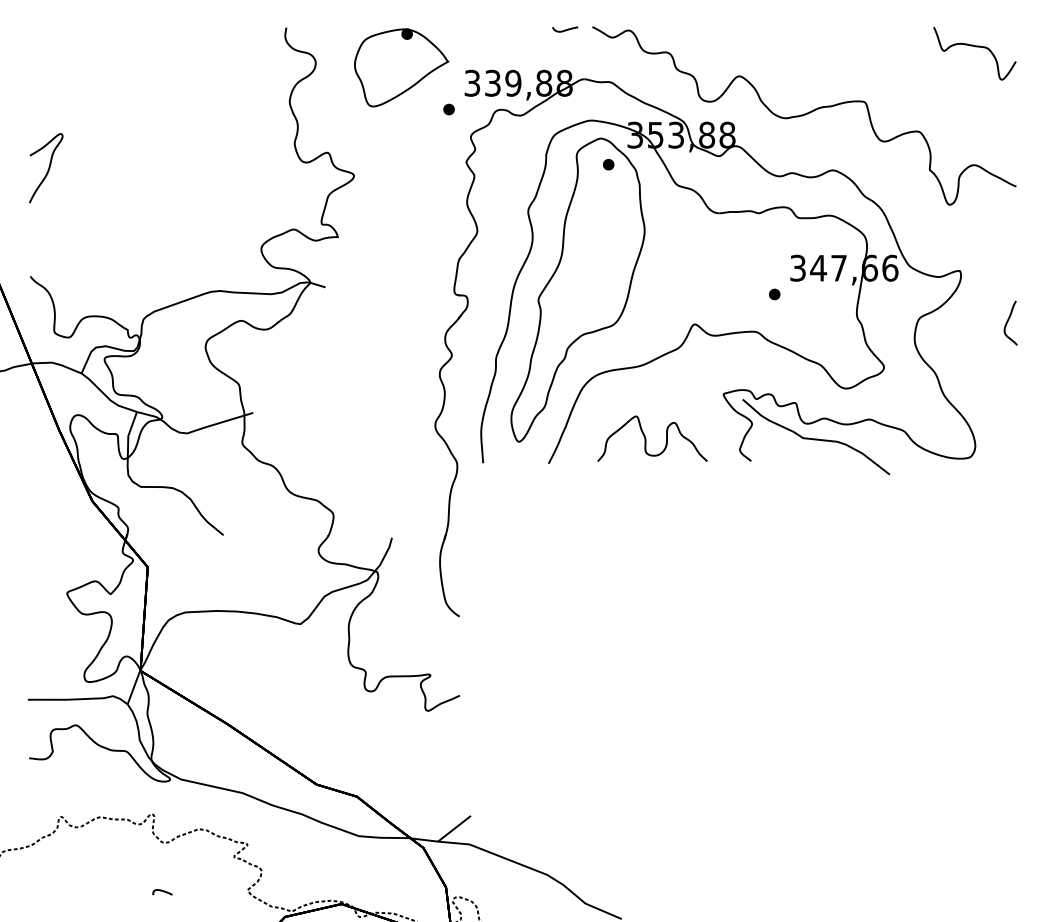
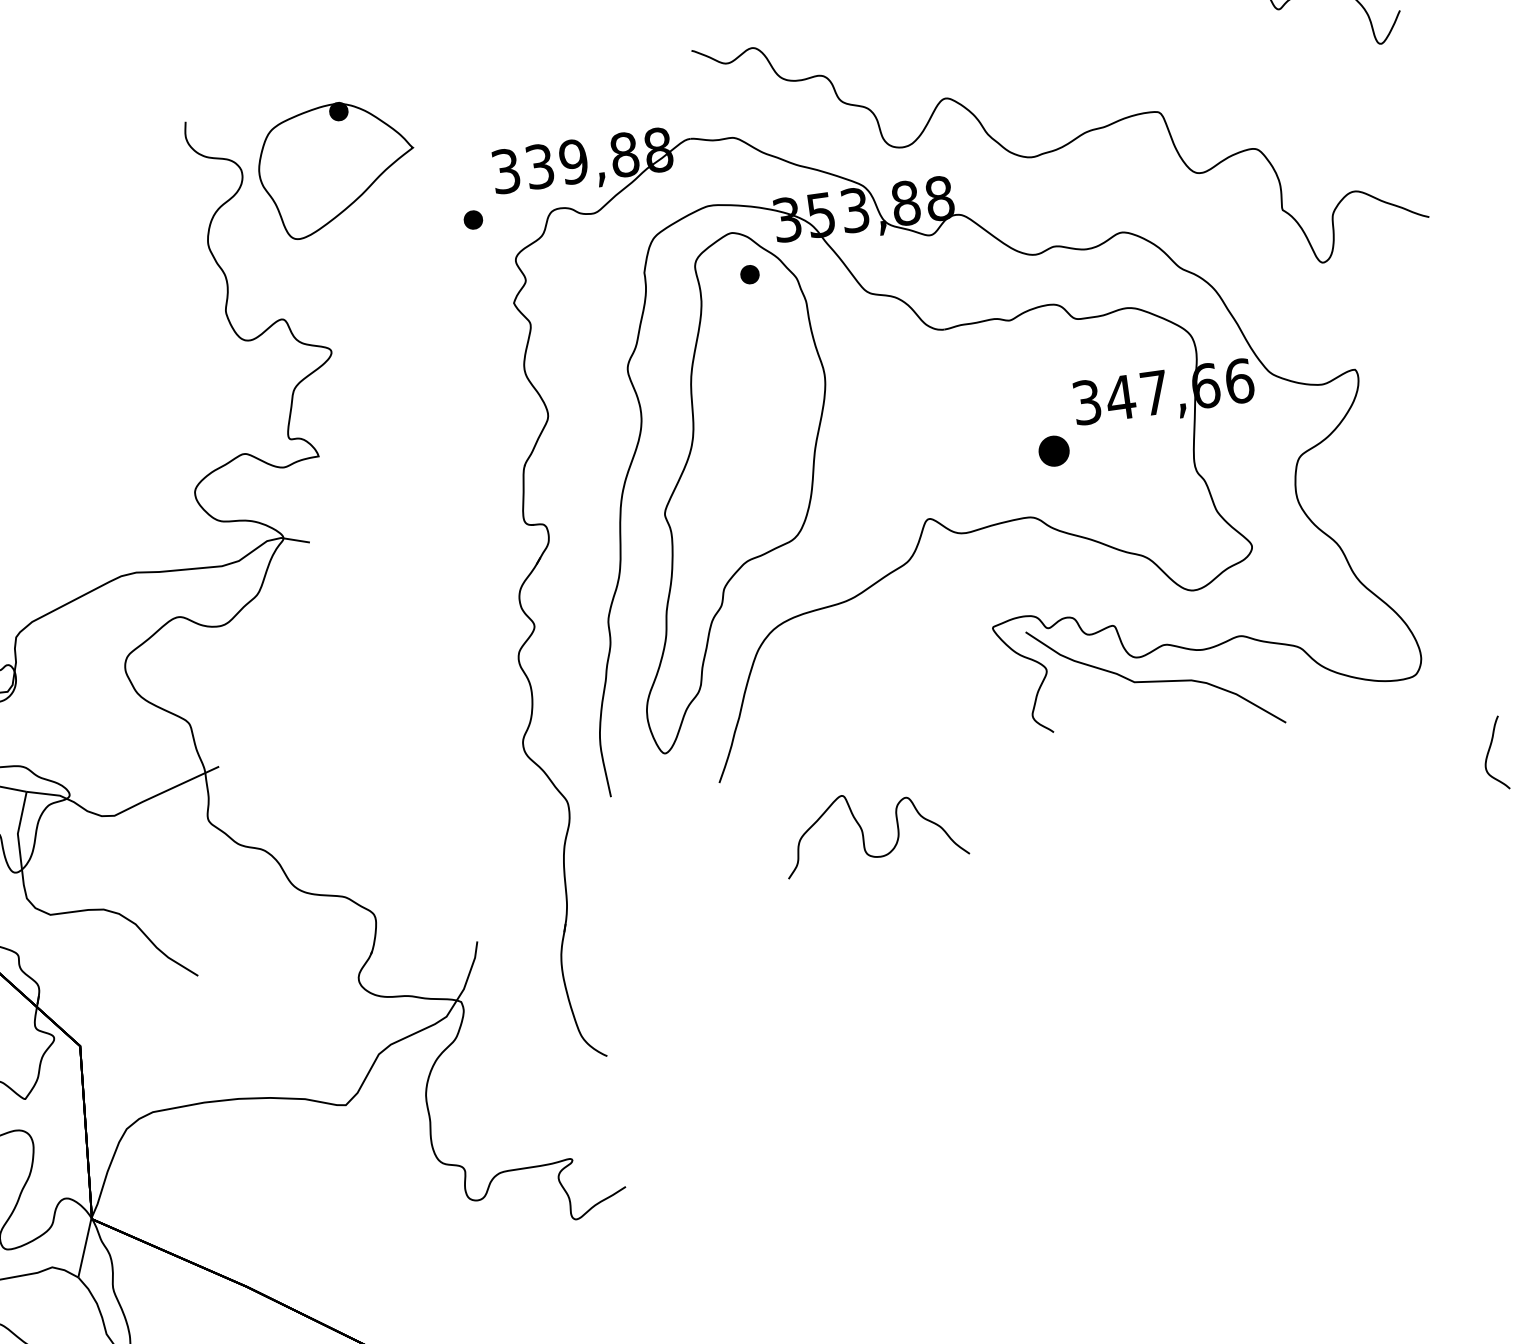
curve: (565, 29) -> (647, 60), removed
part: (401, 67) -> (337, 168), moved
part: (774, 294) -> (1054, 451), size x1.6
curve: (1008, 321) -> (1490, 751), moved
curve: (646, 438) -> (863, 829), moved

